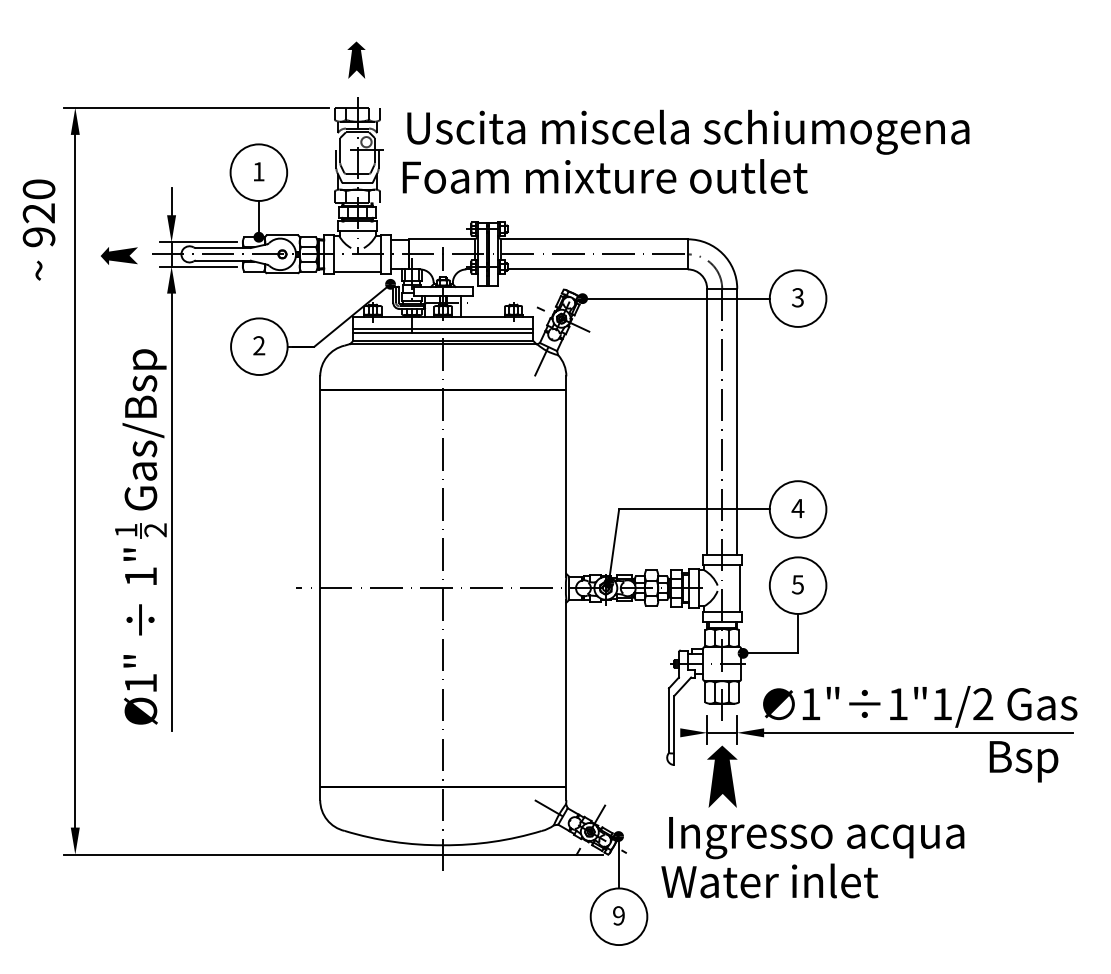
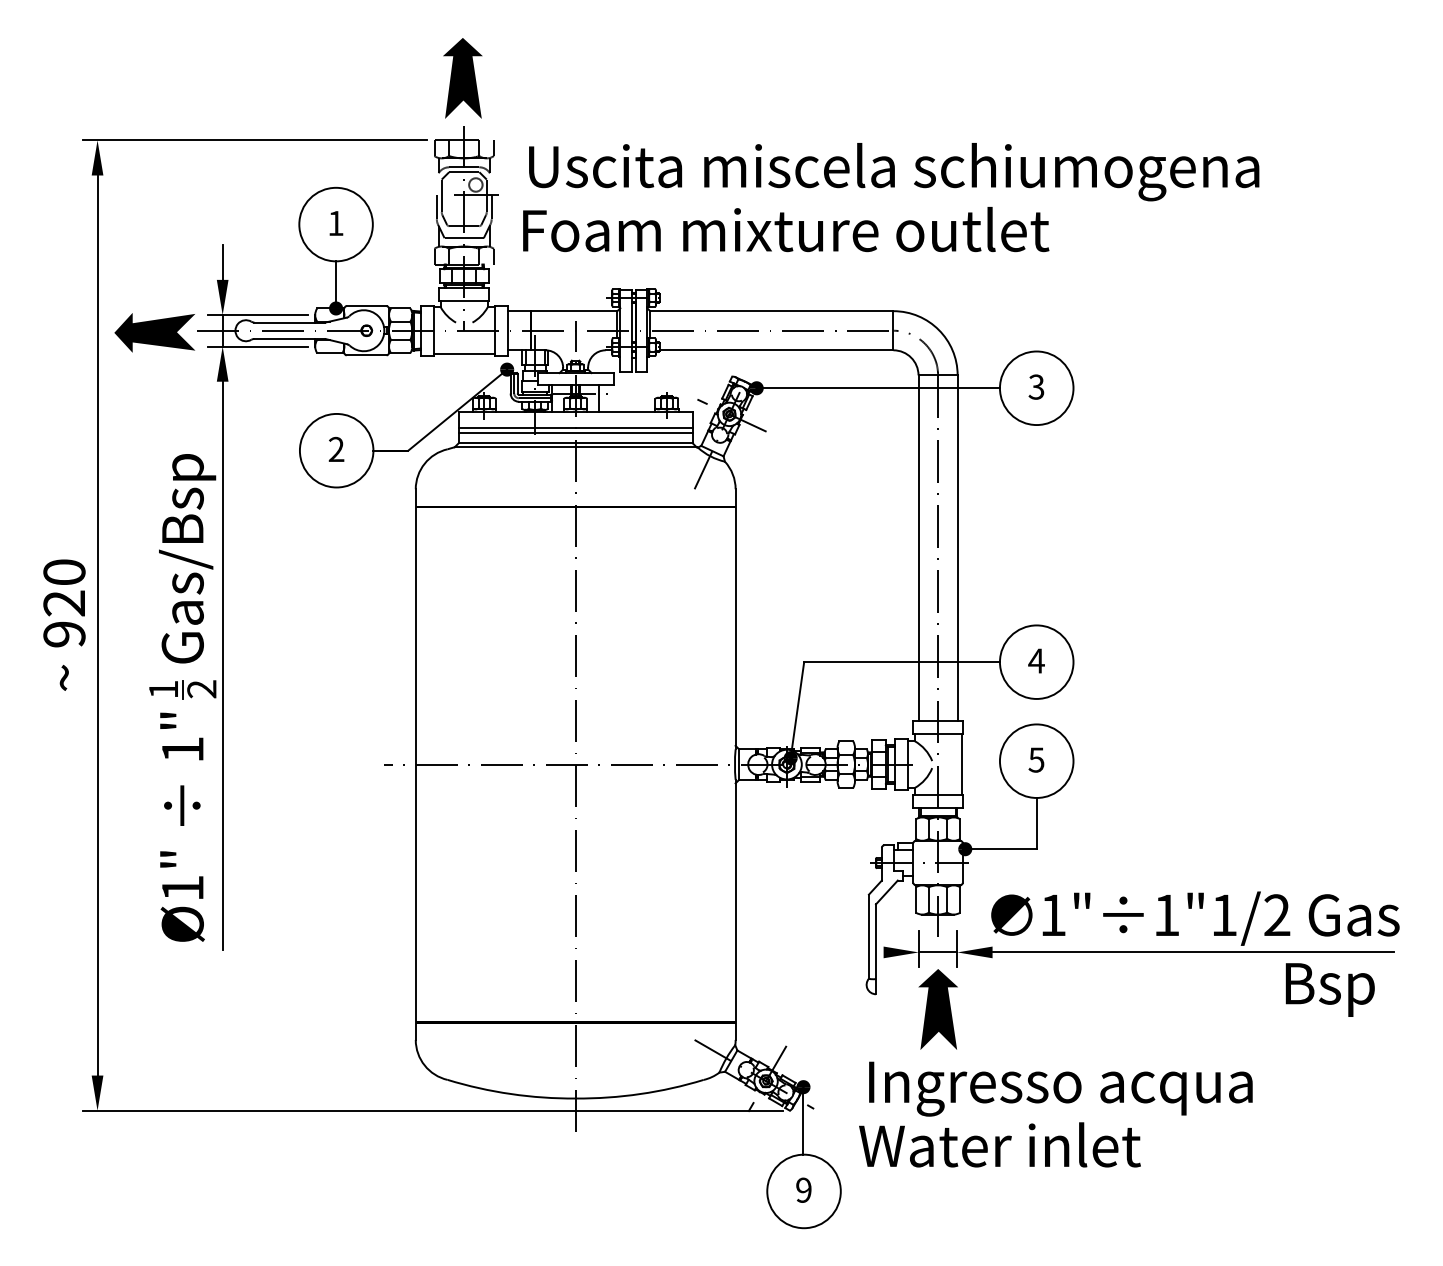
part: (356, 60) -> (462, 78), size x1.67
text: (39, 229) -> (64, 624), moved
part: (119, 255) -> (154, 332), size x1.67

